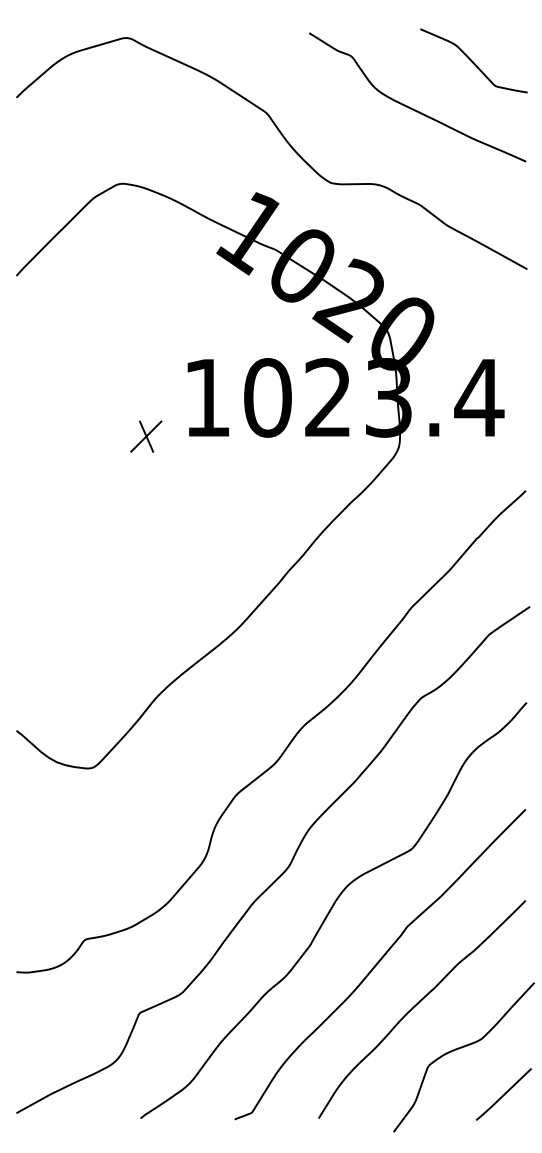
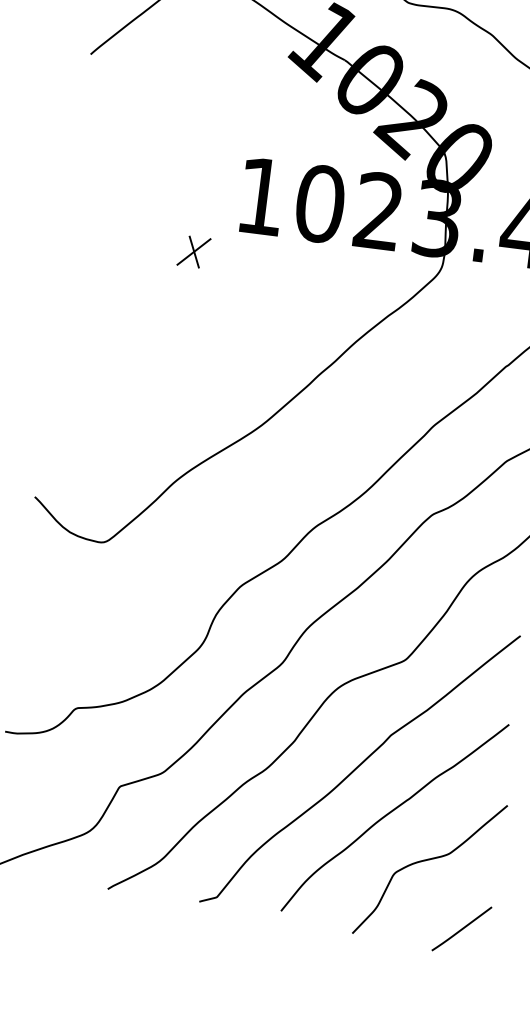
part: (146, 436) -> (194, 251), moved
line: (503, 1094) -> (461, 928), moved

